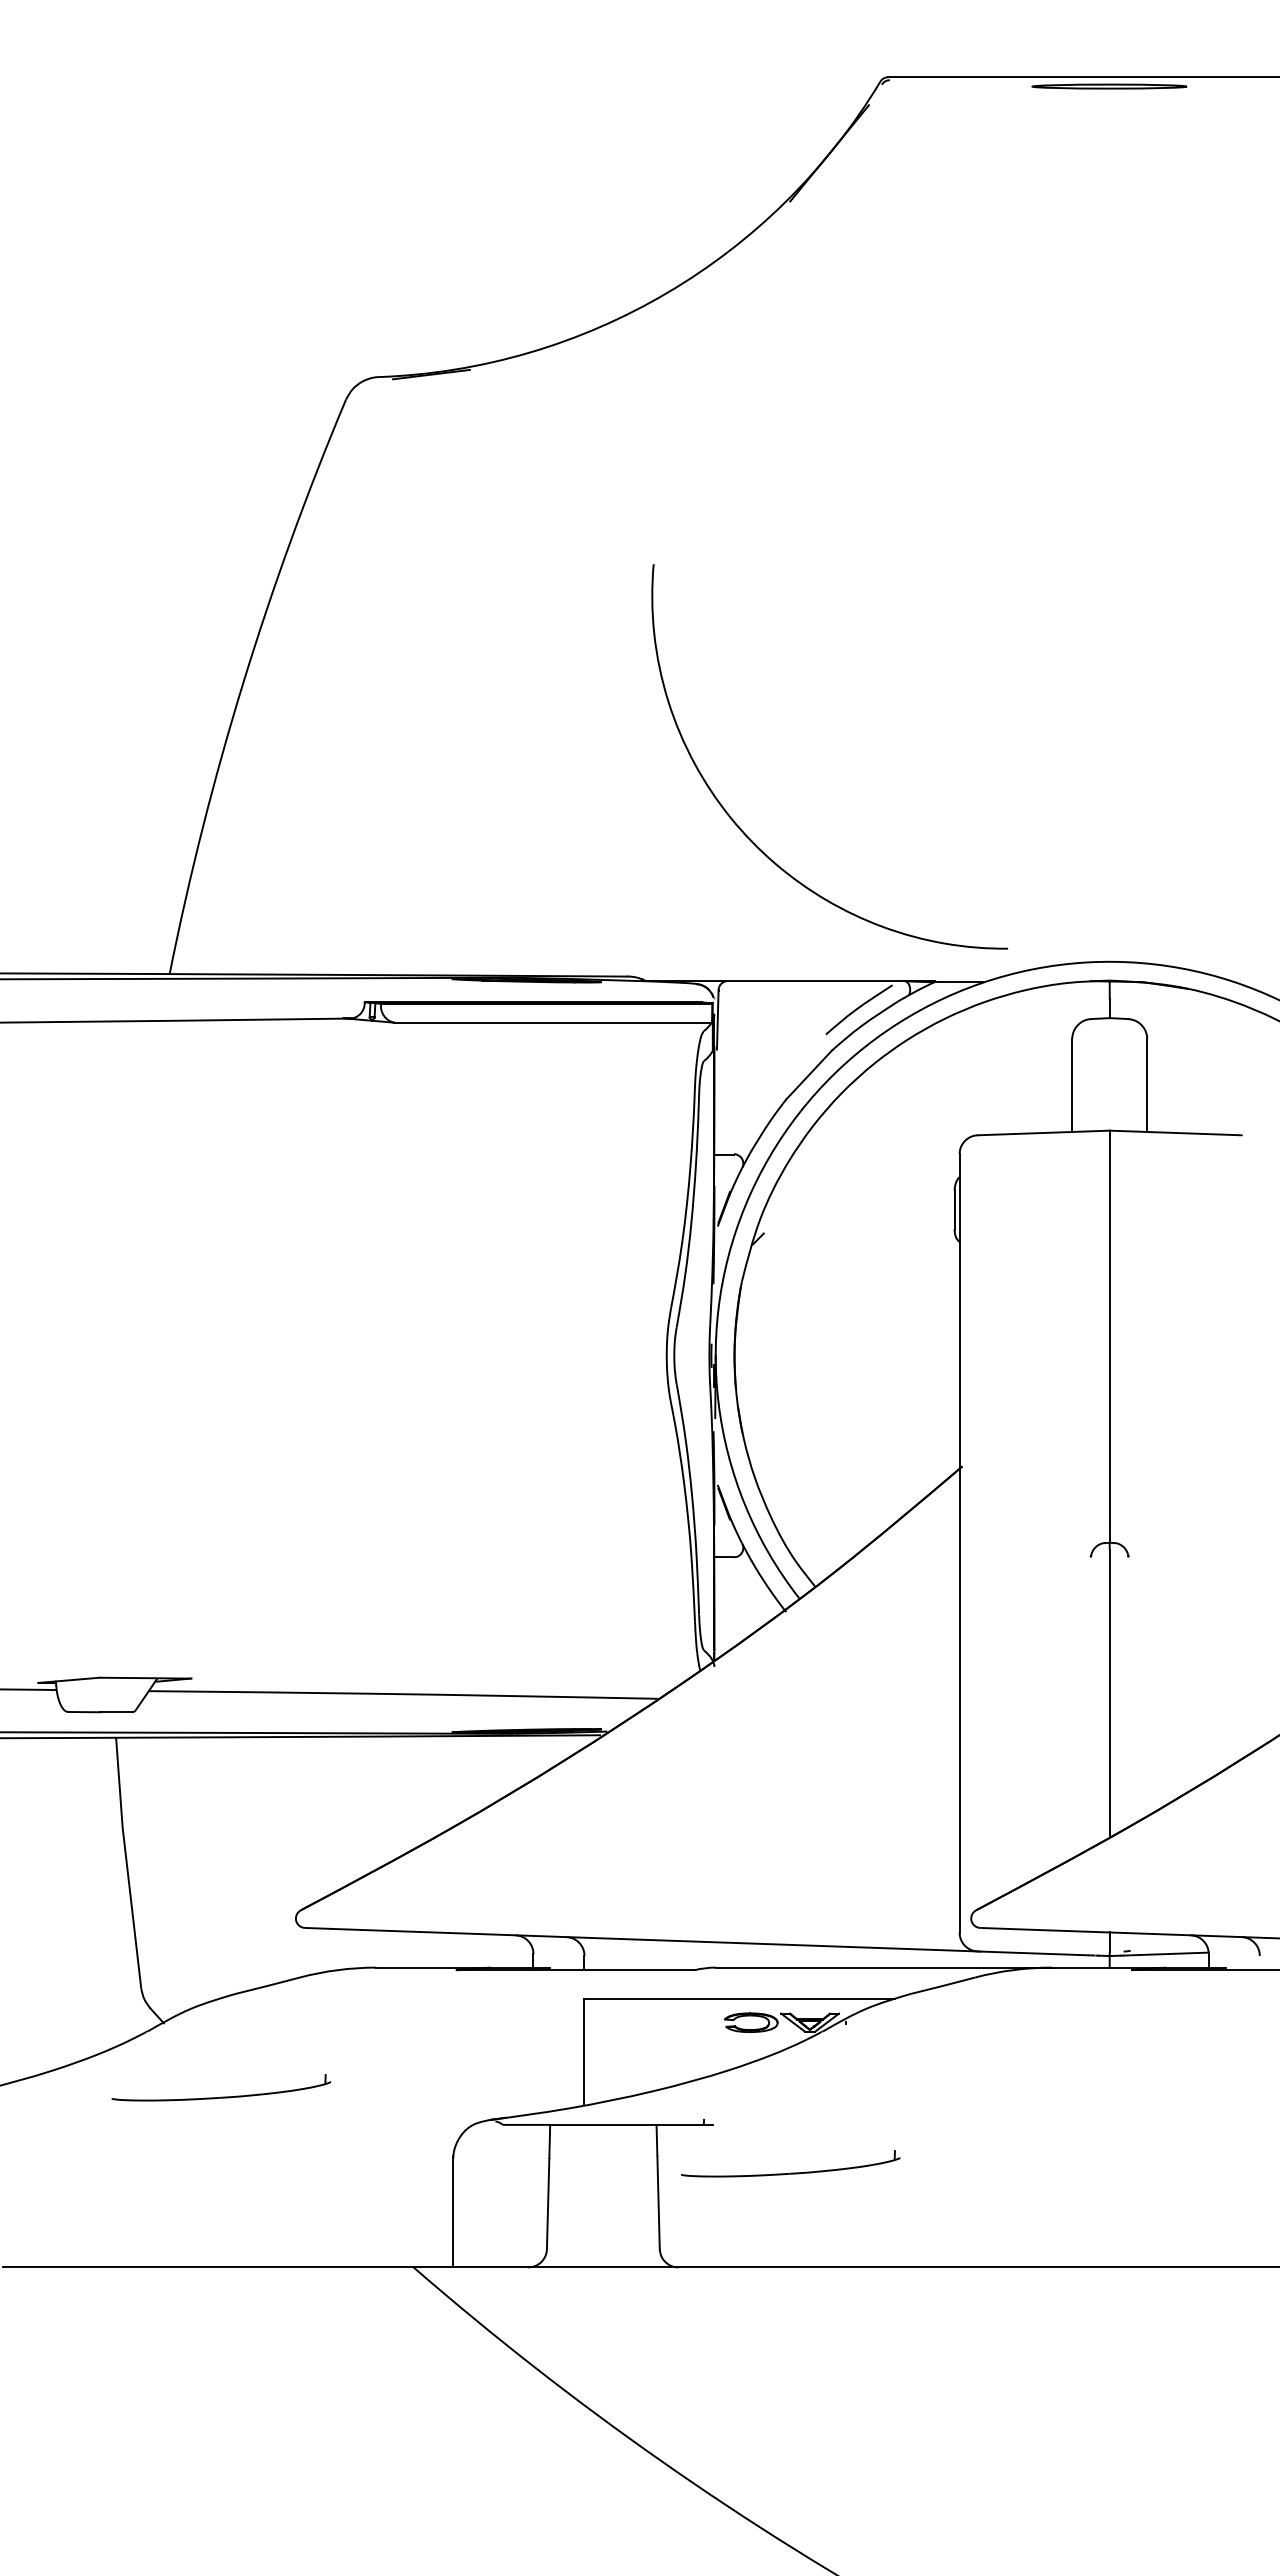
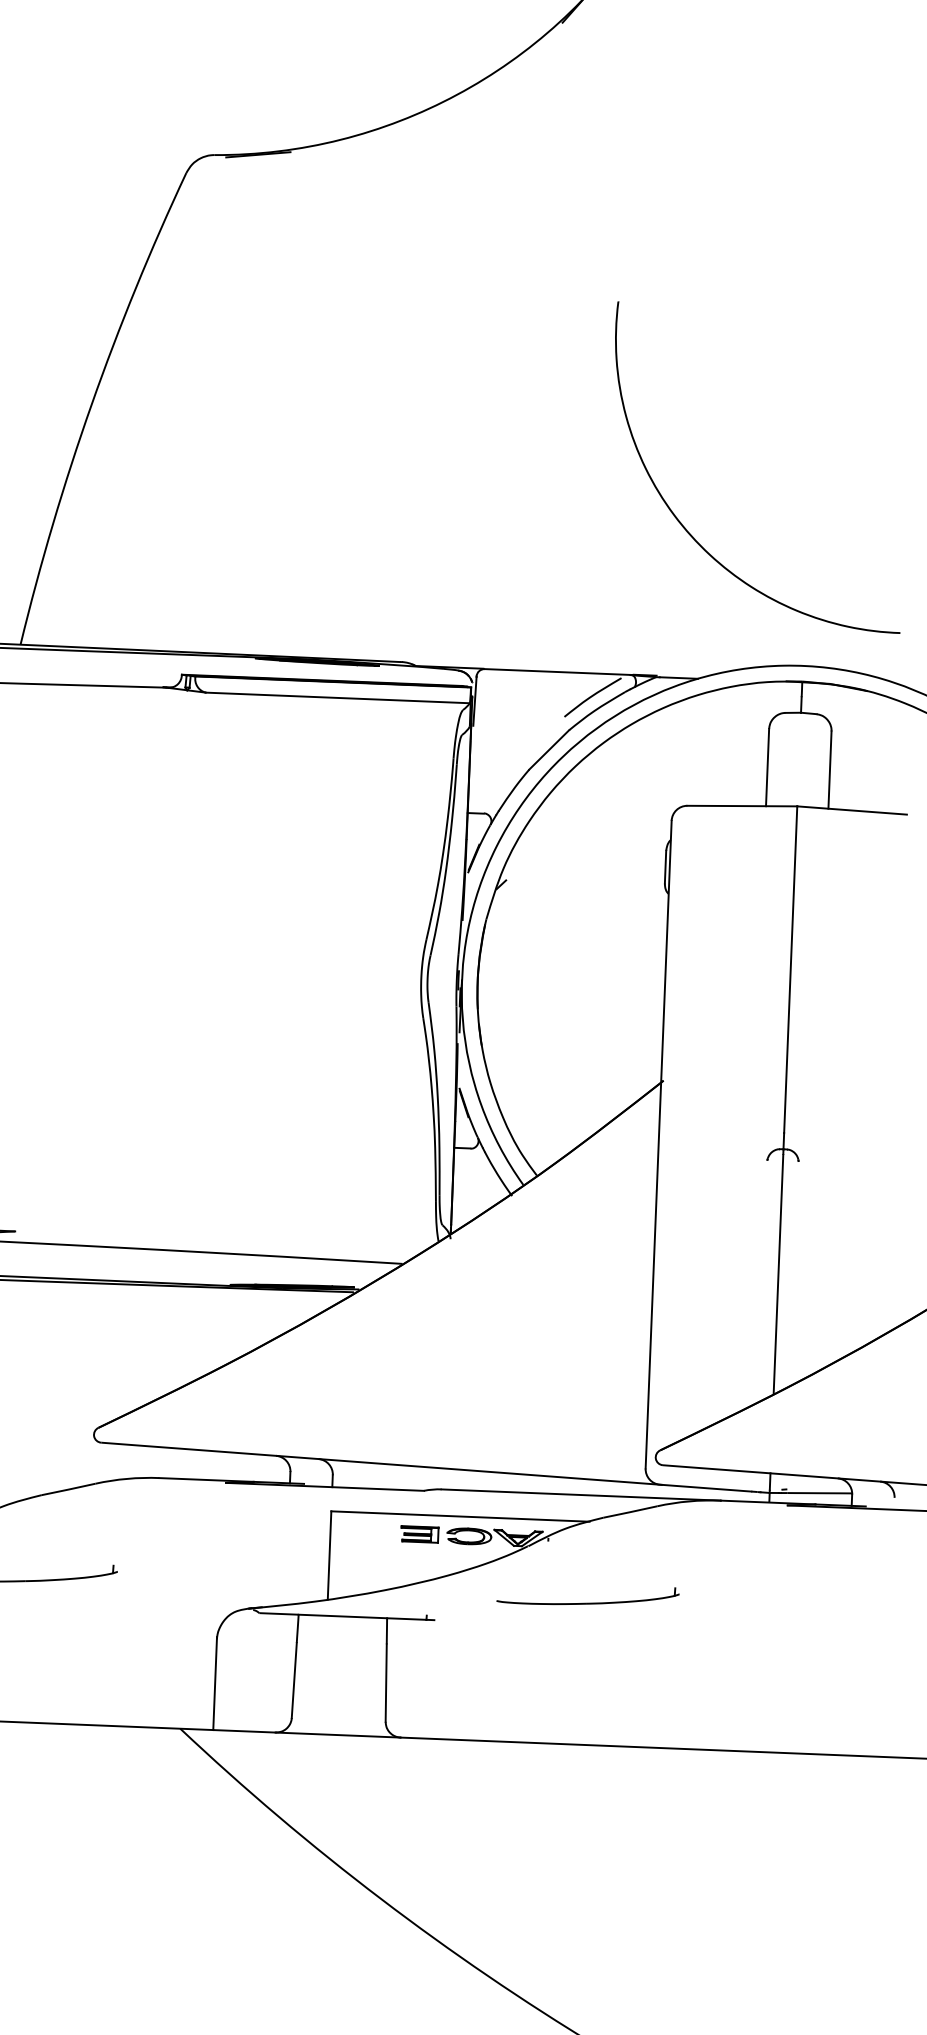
part: (741, 828) -> (682, 524), moved
part: (691, 2022) -> (419, 1534), added
part: (790, 2172) -> (587, 1602), moved

